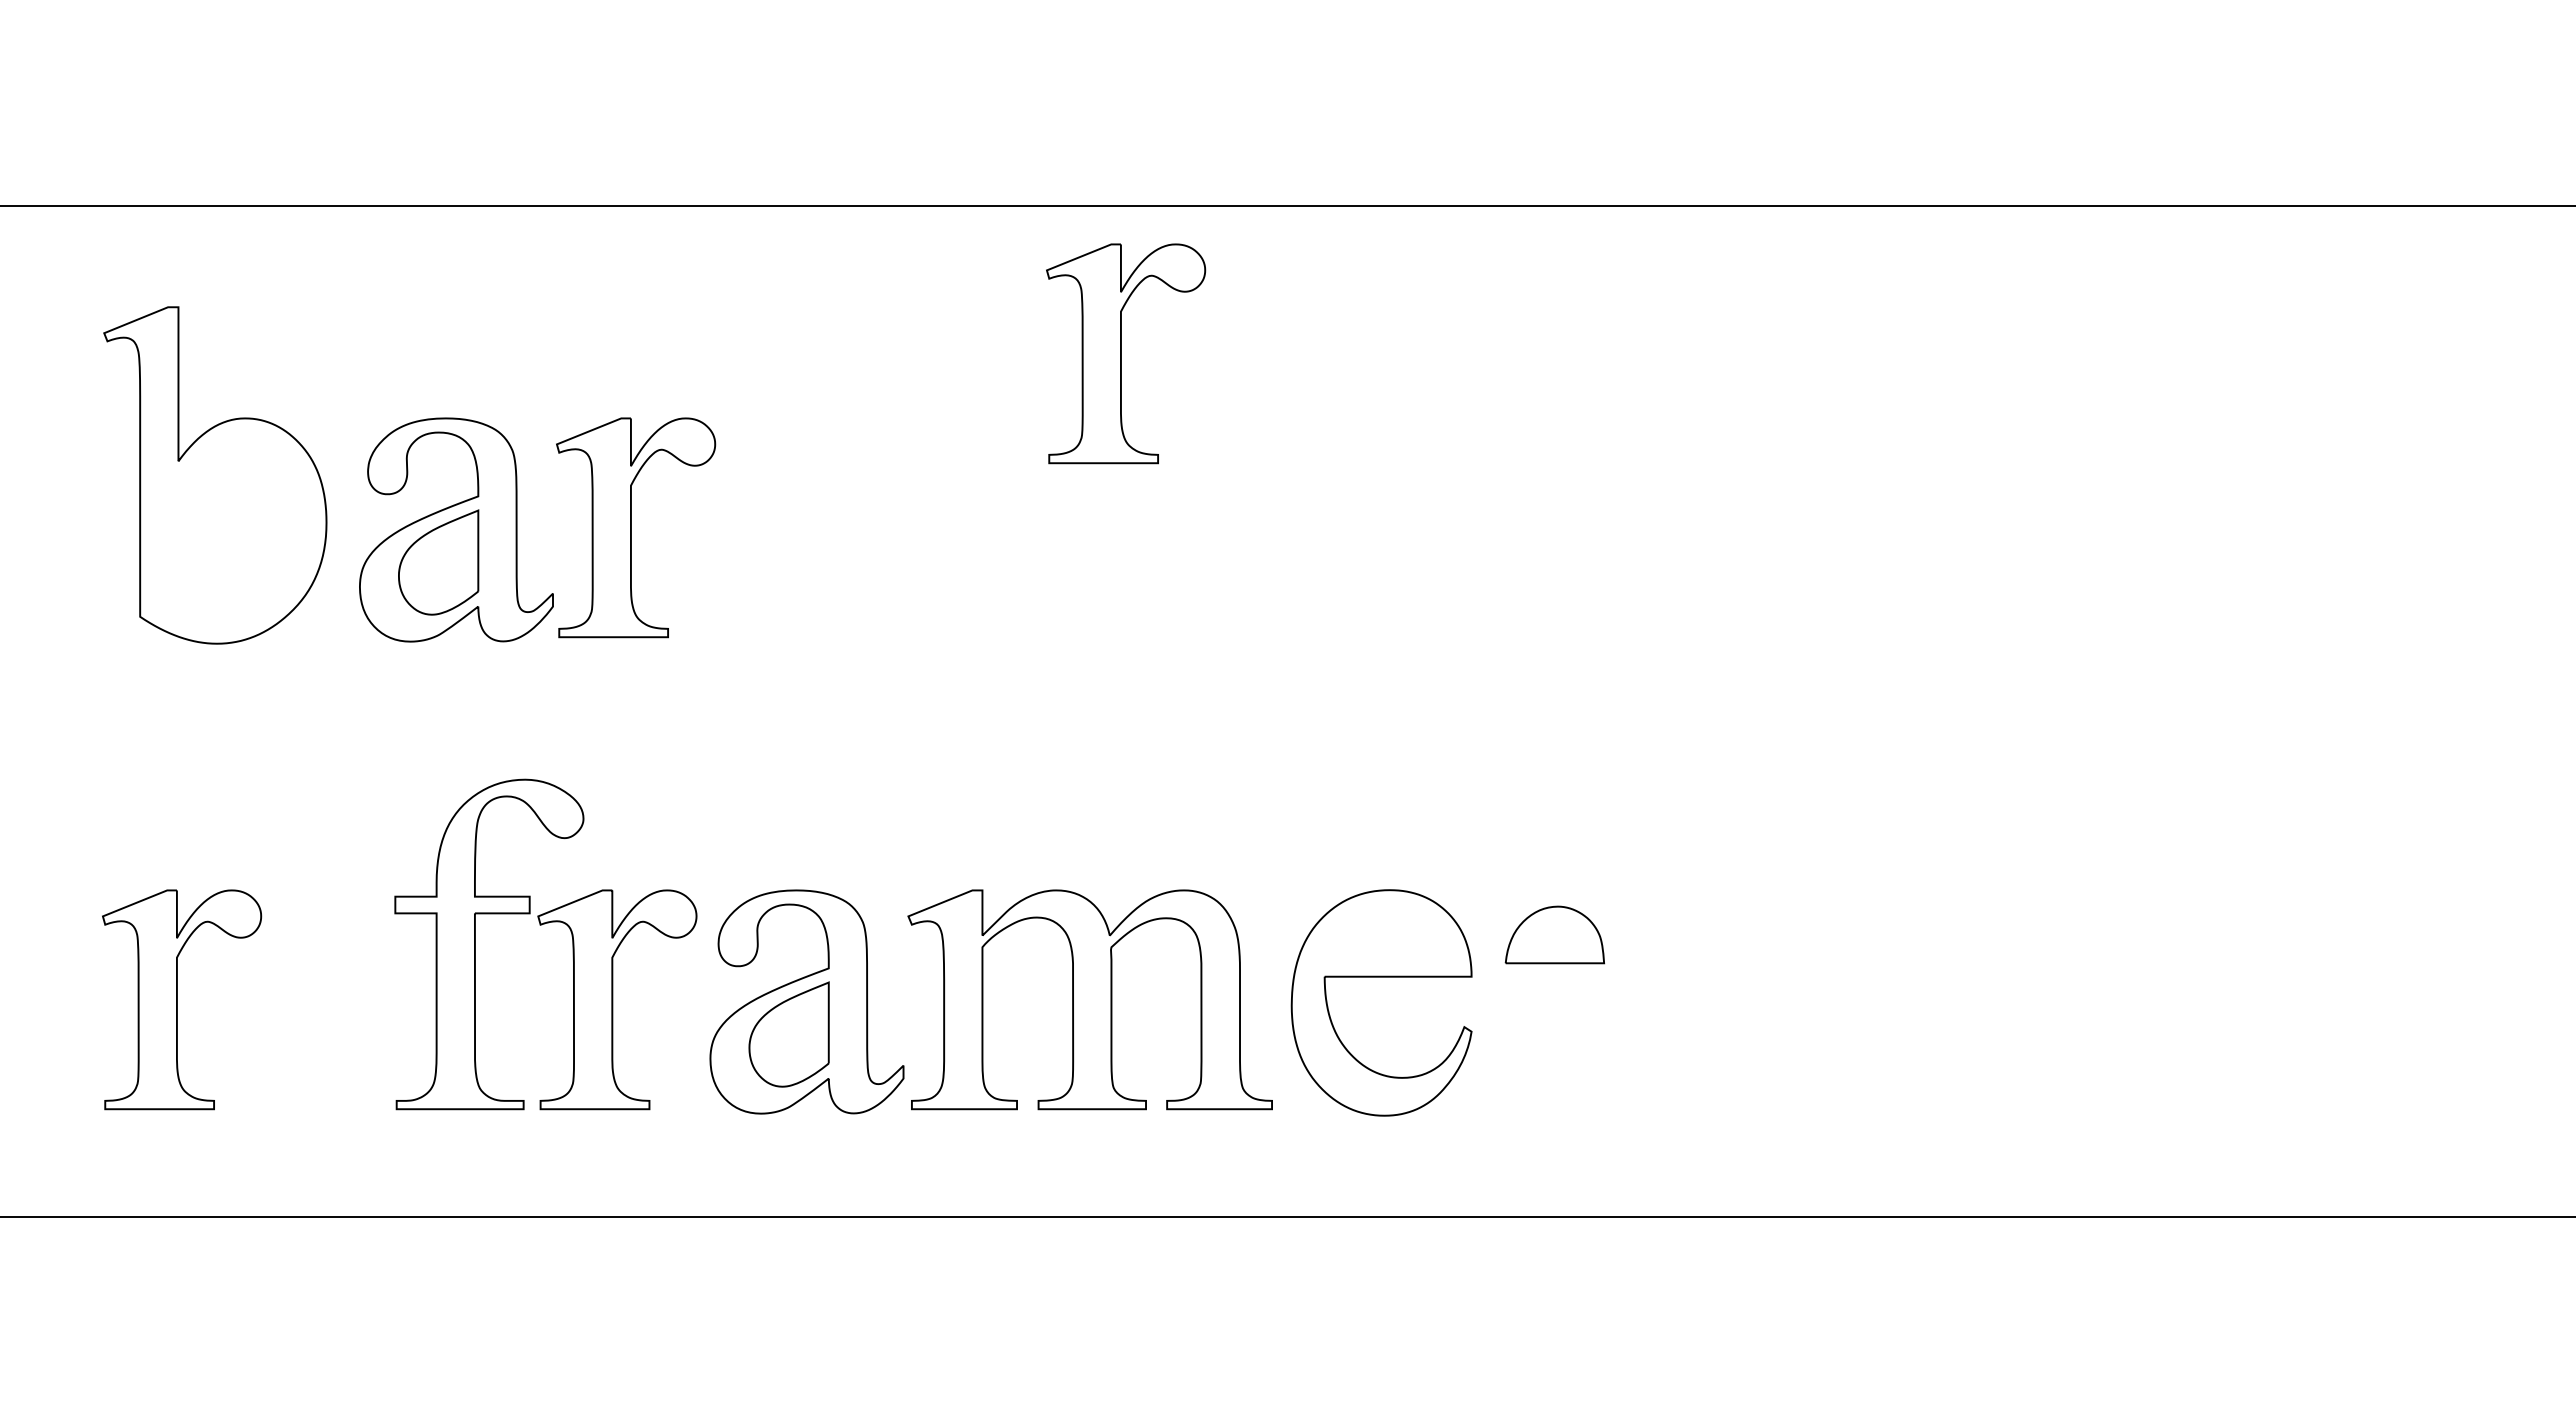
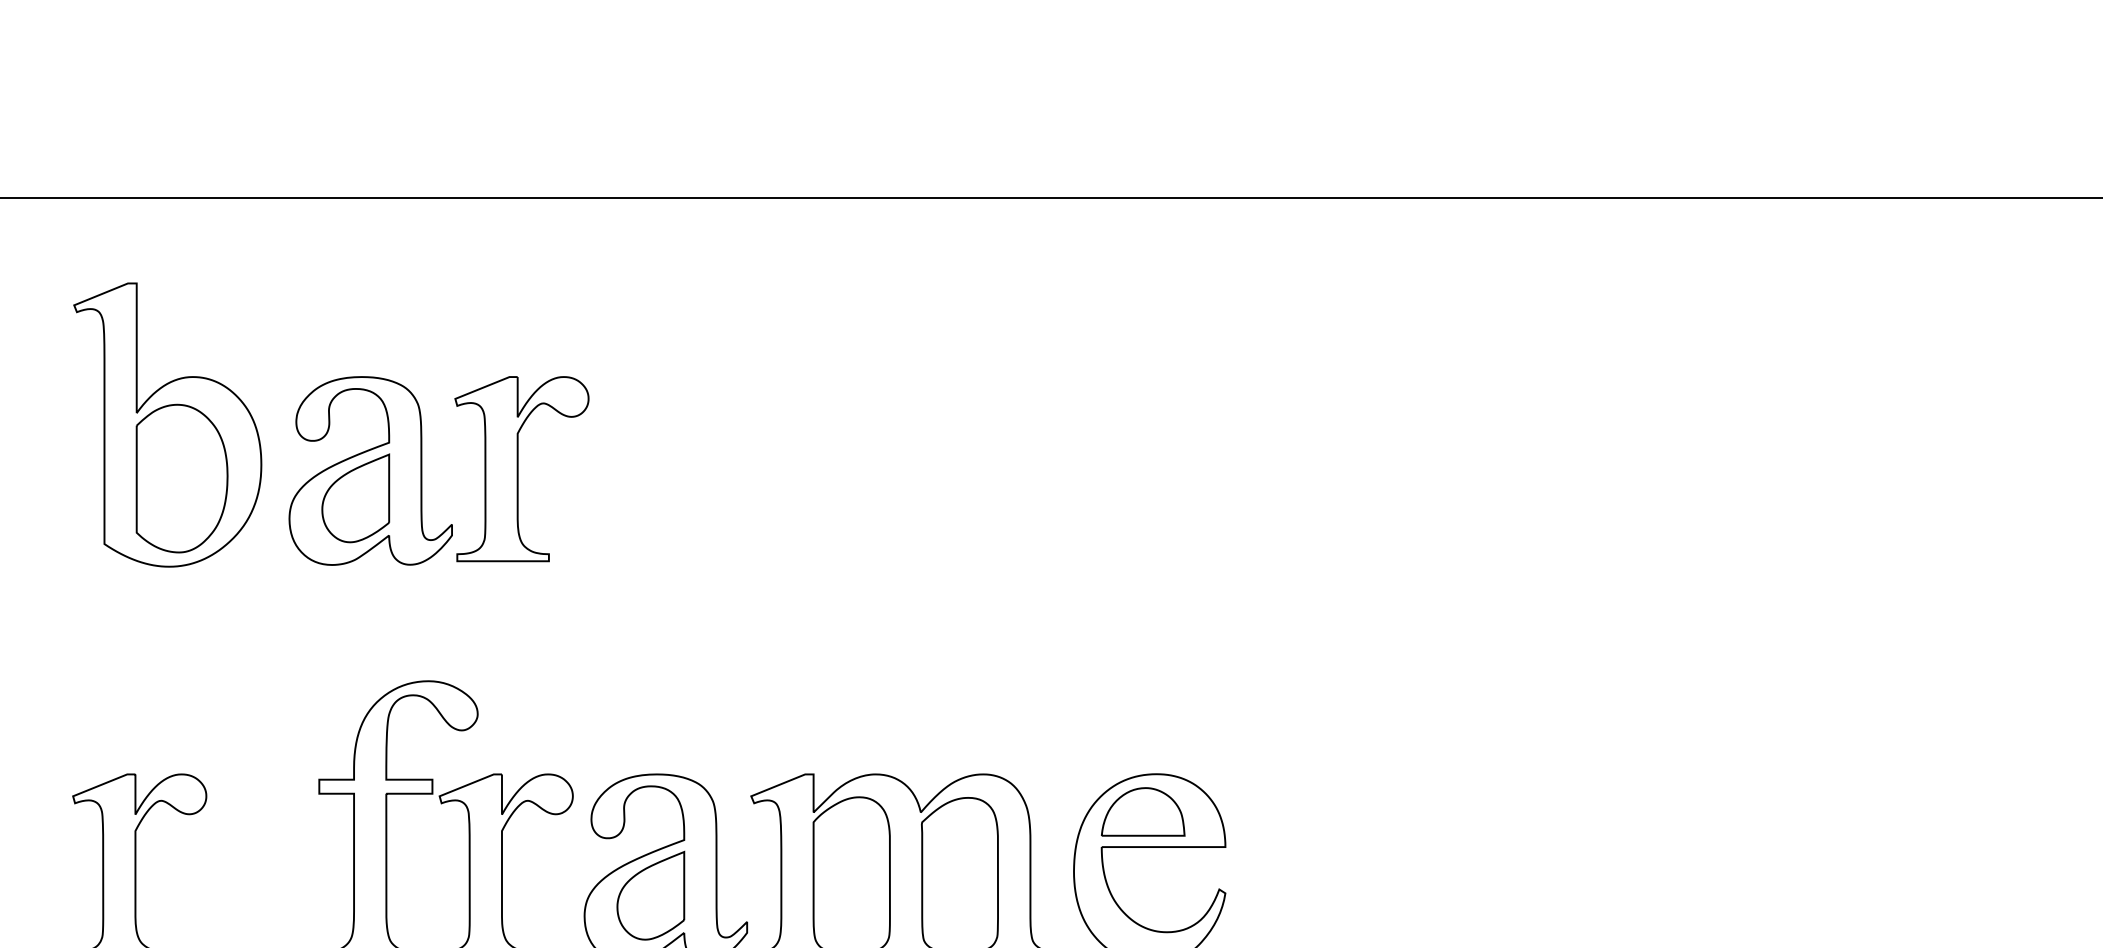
part: (1126, 353) -> (934, 322), removed
part: (232, 538) -> (182, 478), added
part: (1554, 934) -> (1142, 811), moved

